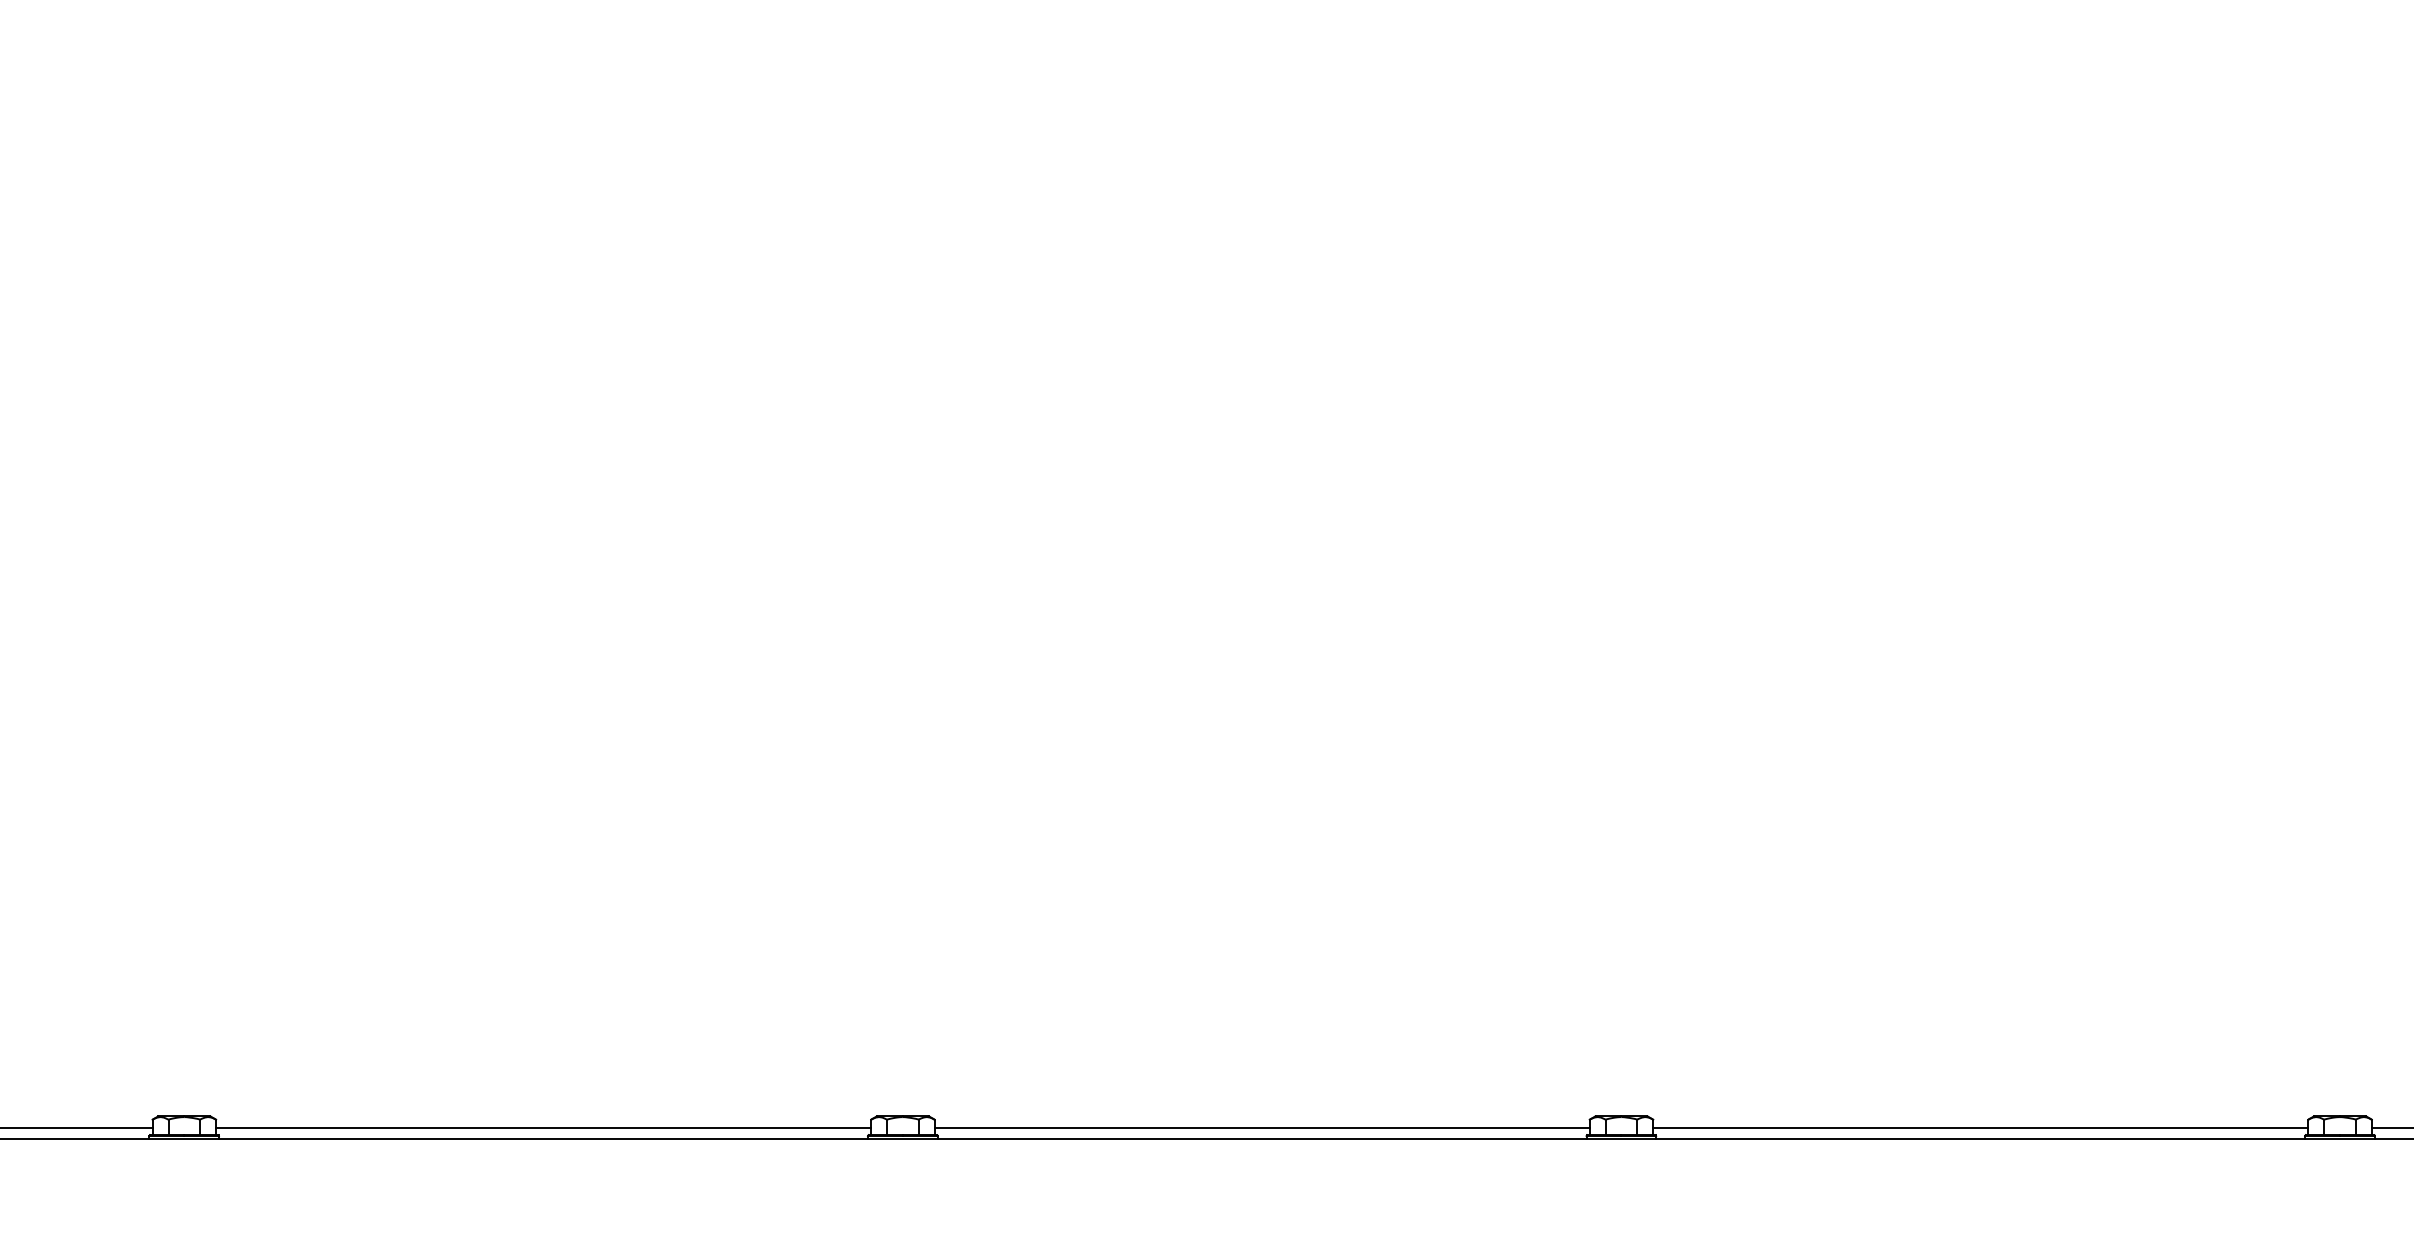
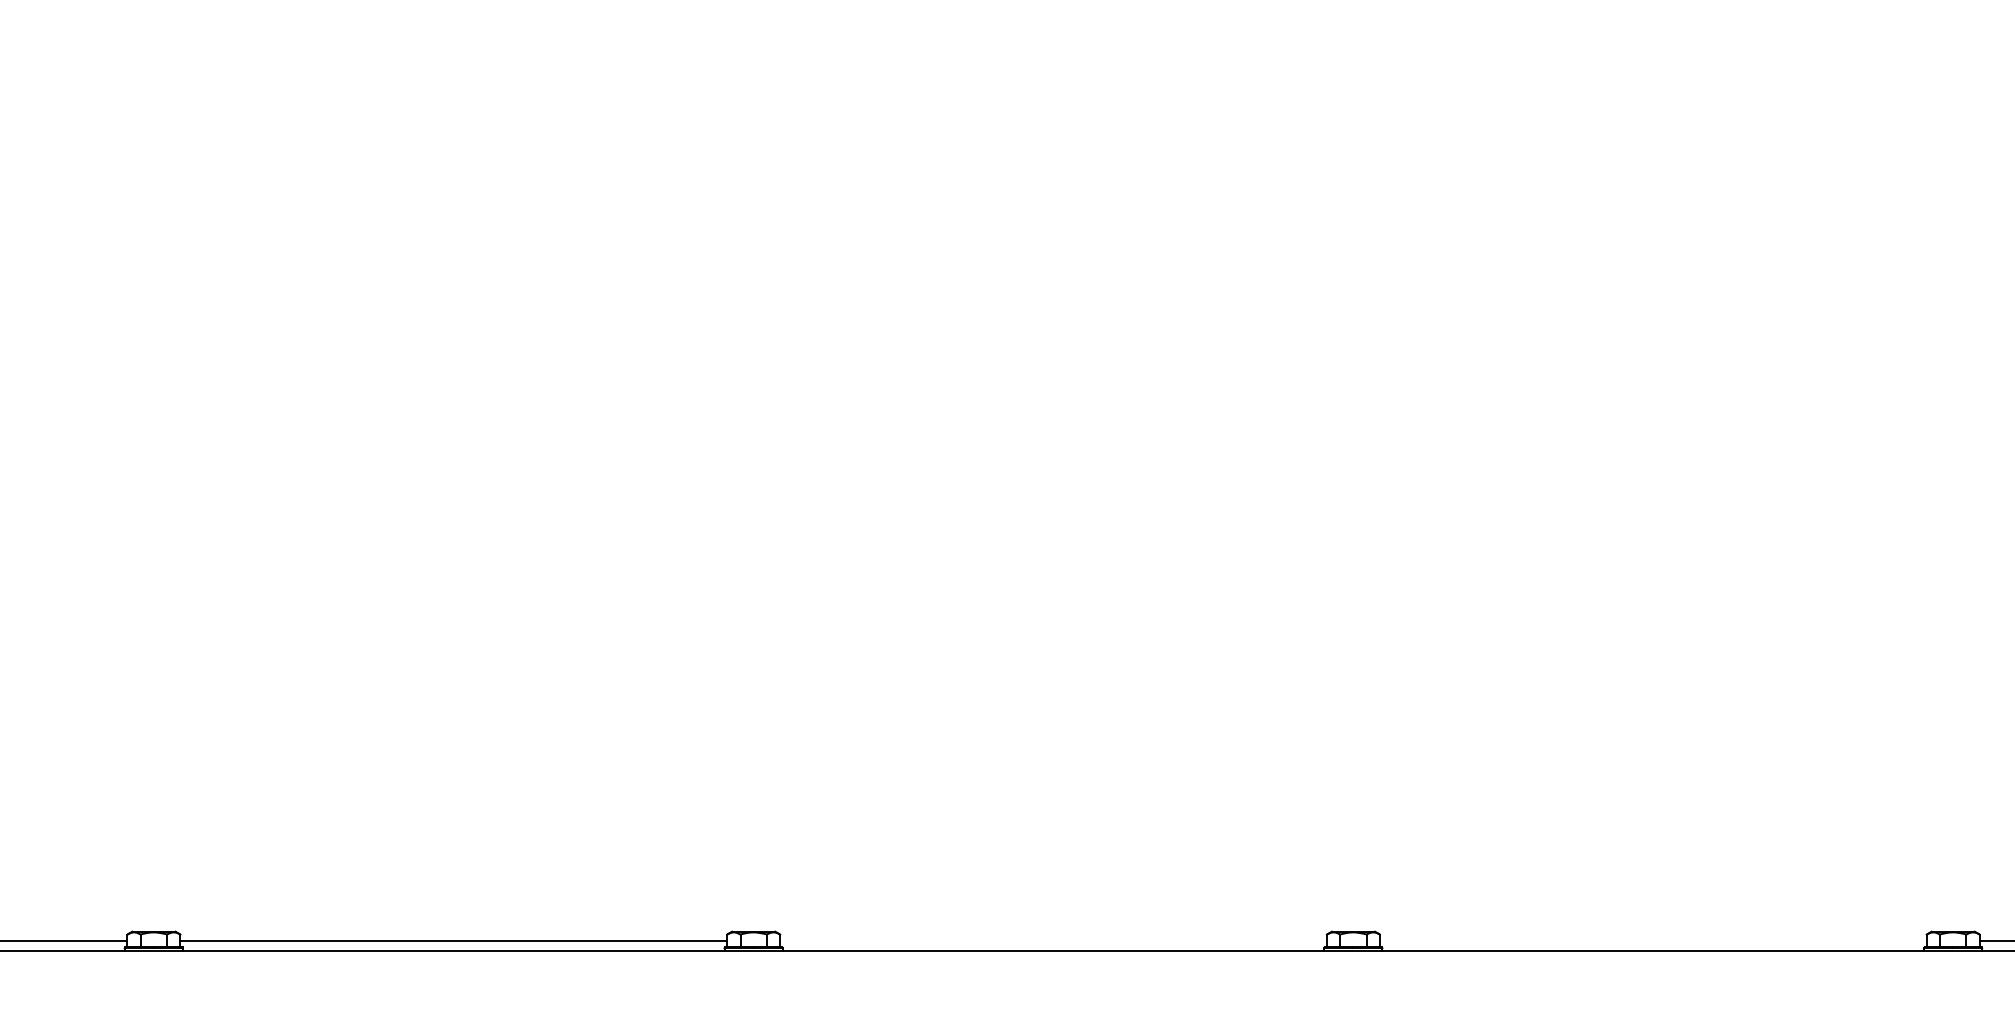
line: (1262, 1127) -> (1053, 941), removed
line: (1979, 1127) -> (1652, 941), removed

